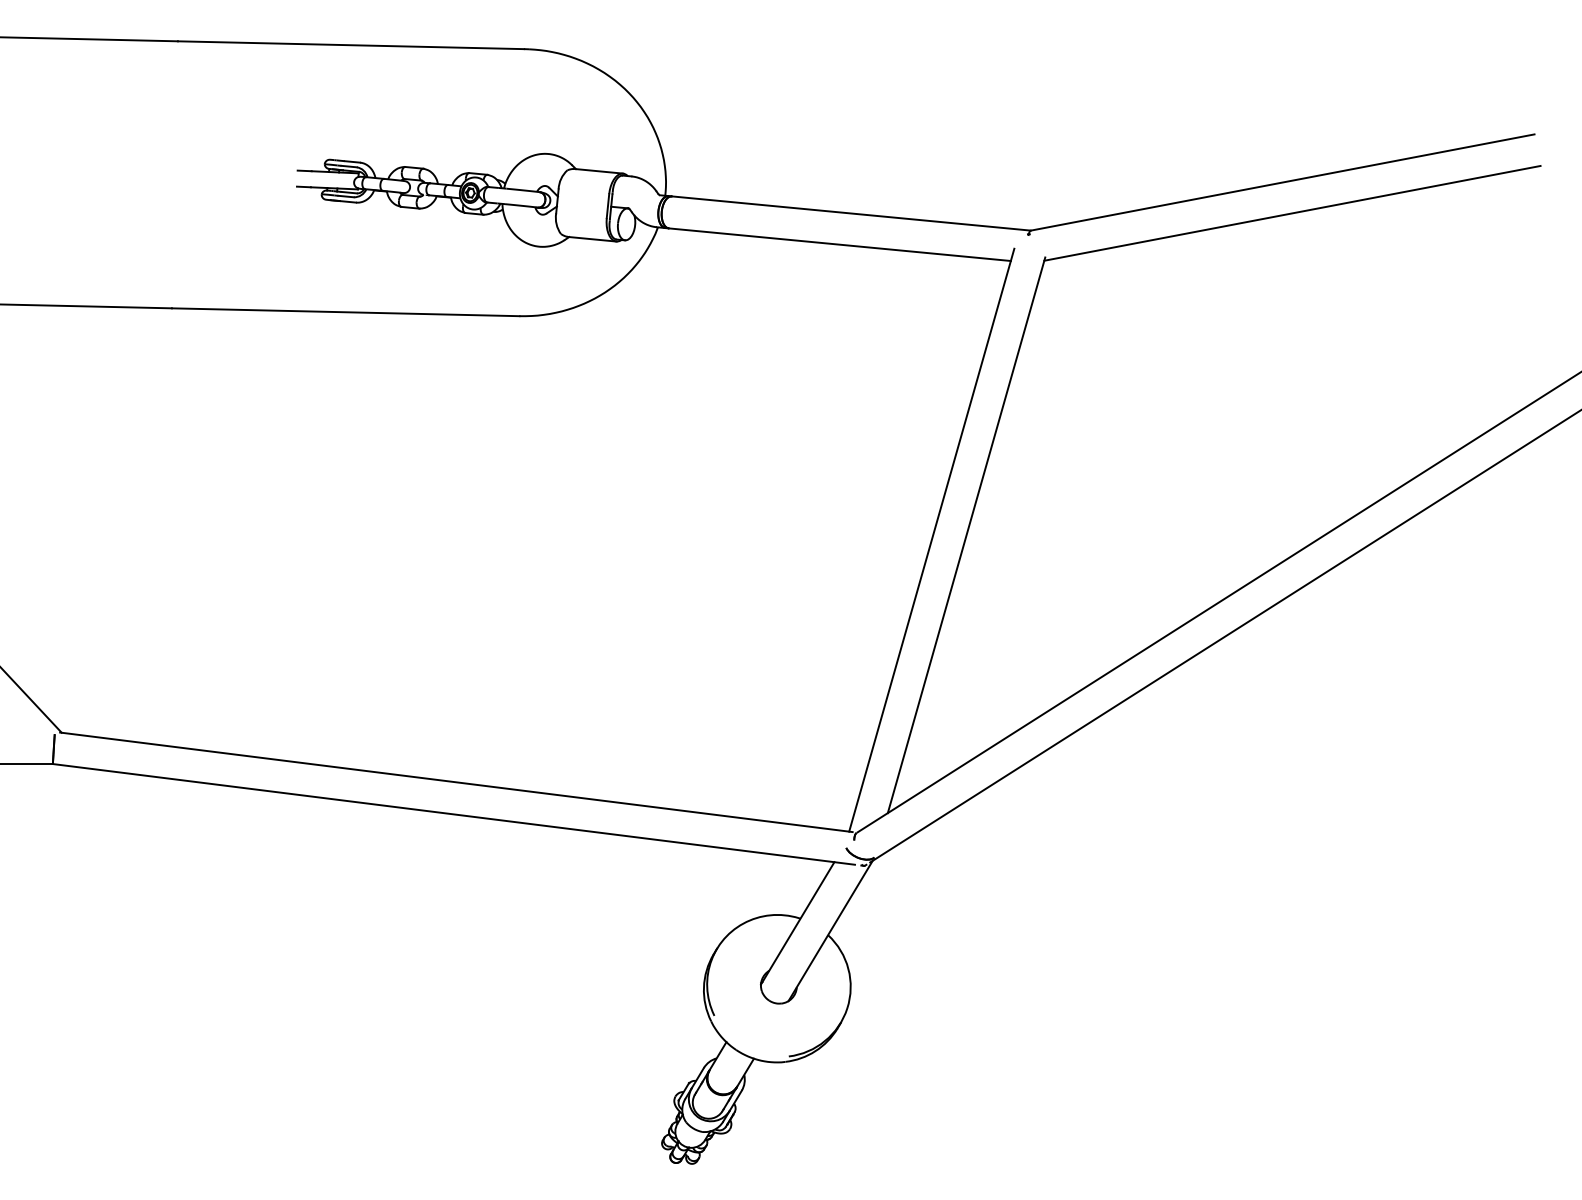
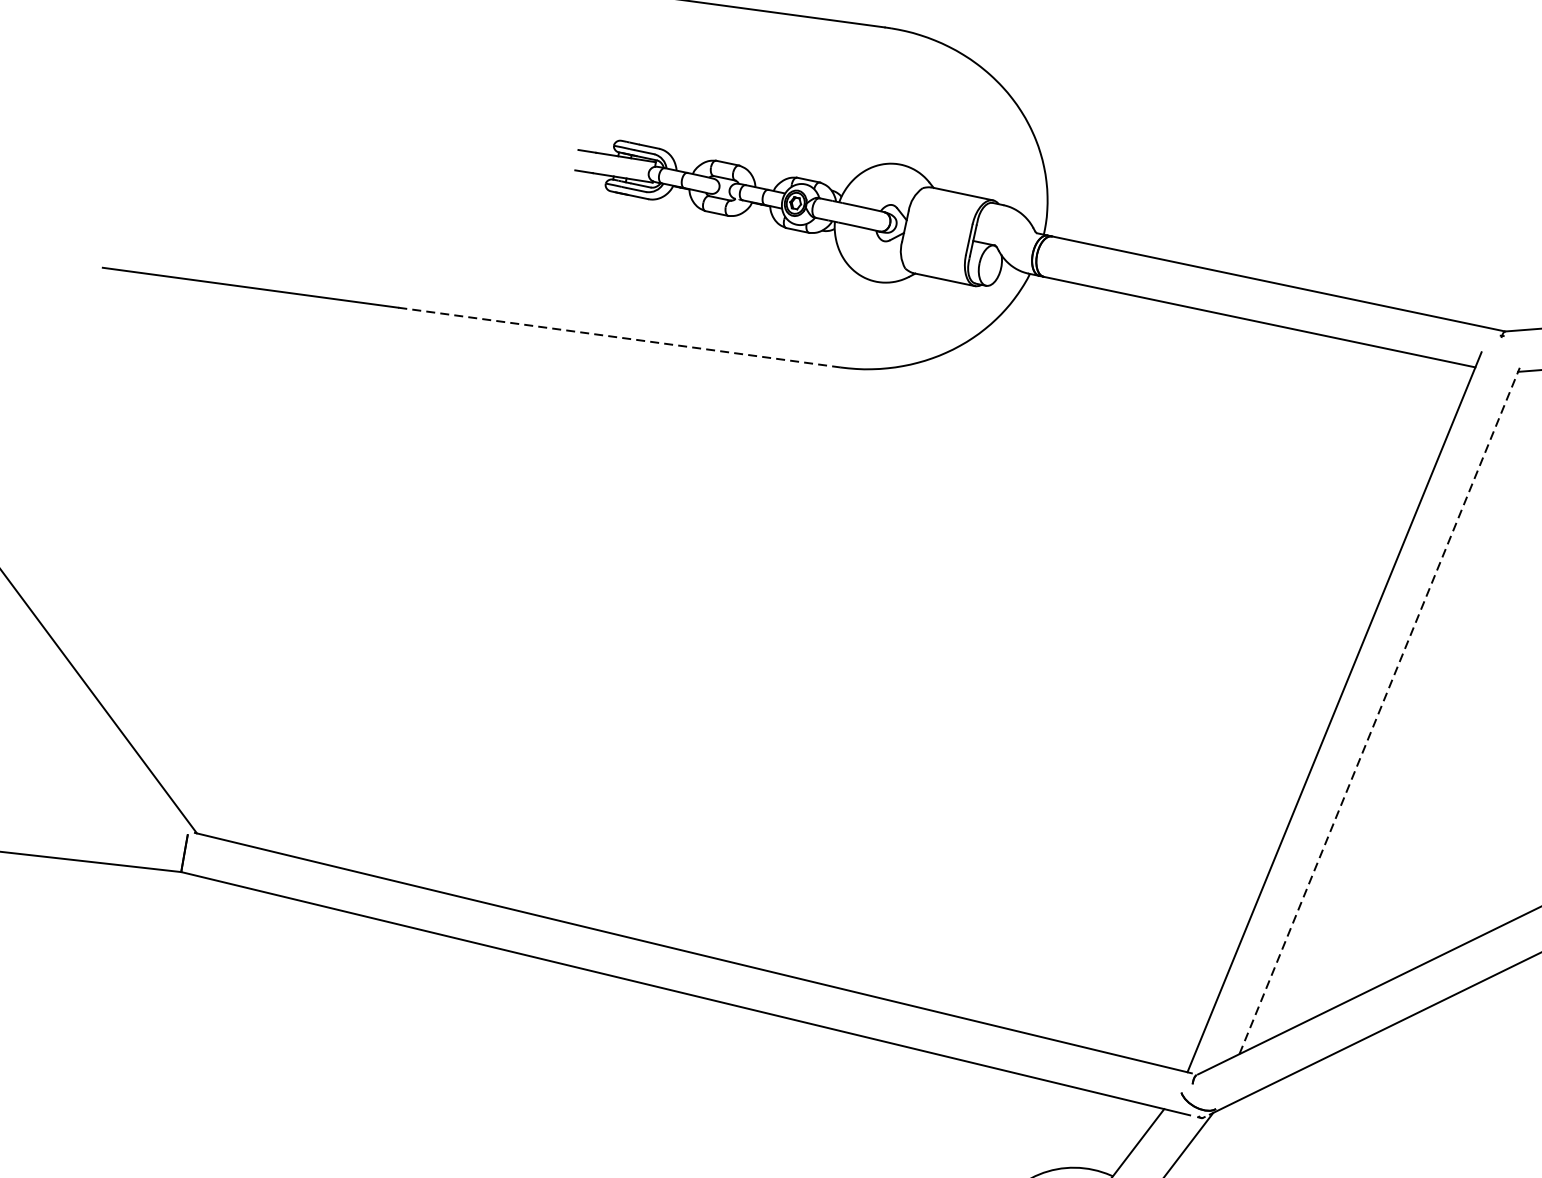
line: (345, 312) -> (619, 337), solid -> dashed
line: (966, 535) -> (1379, 711), solid -> dashed

